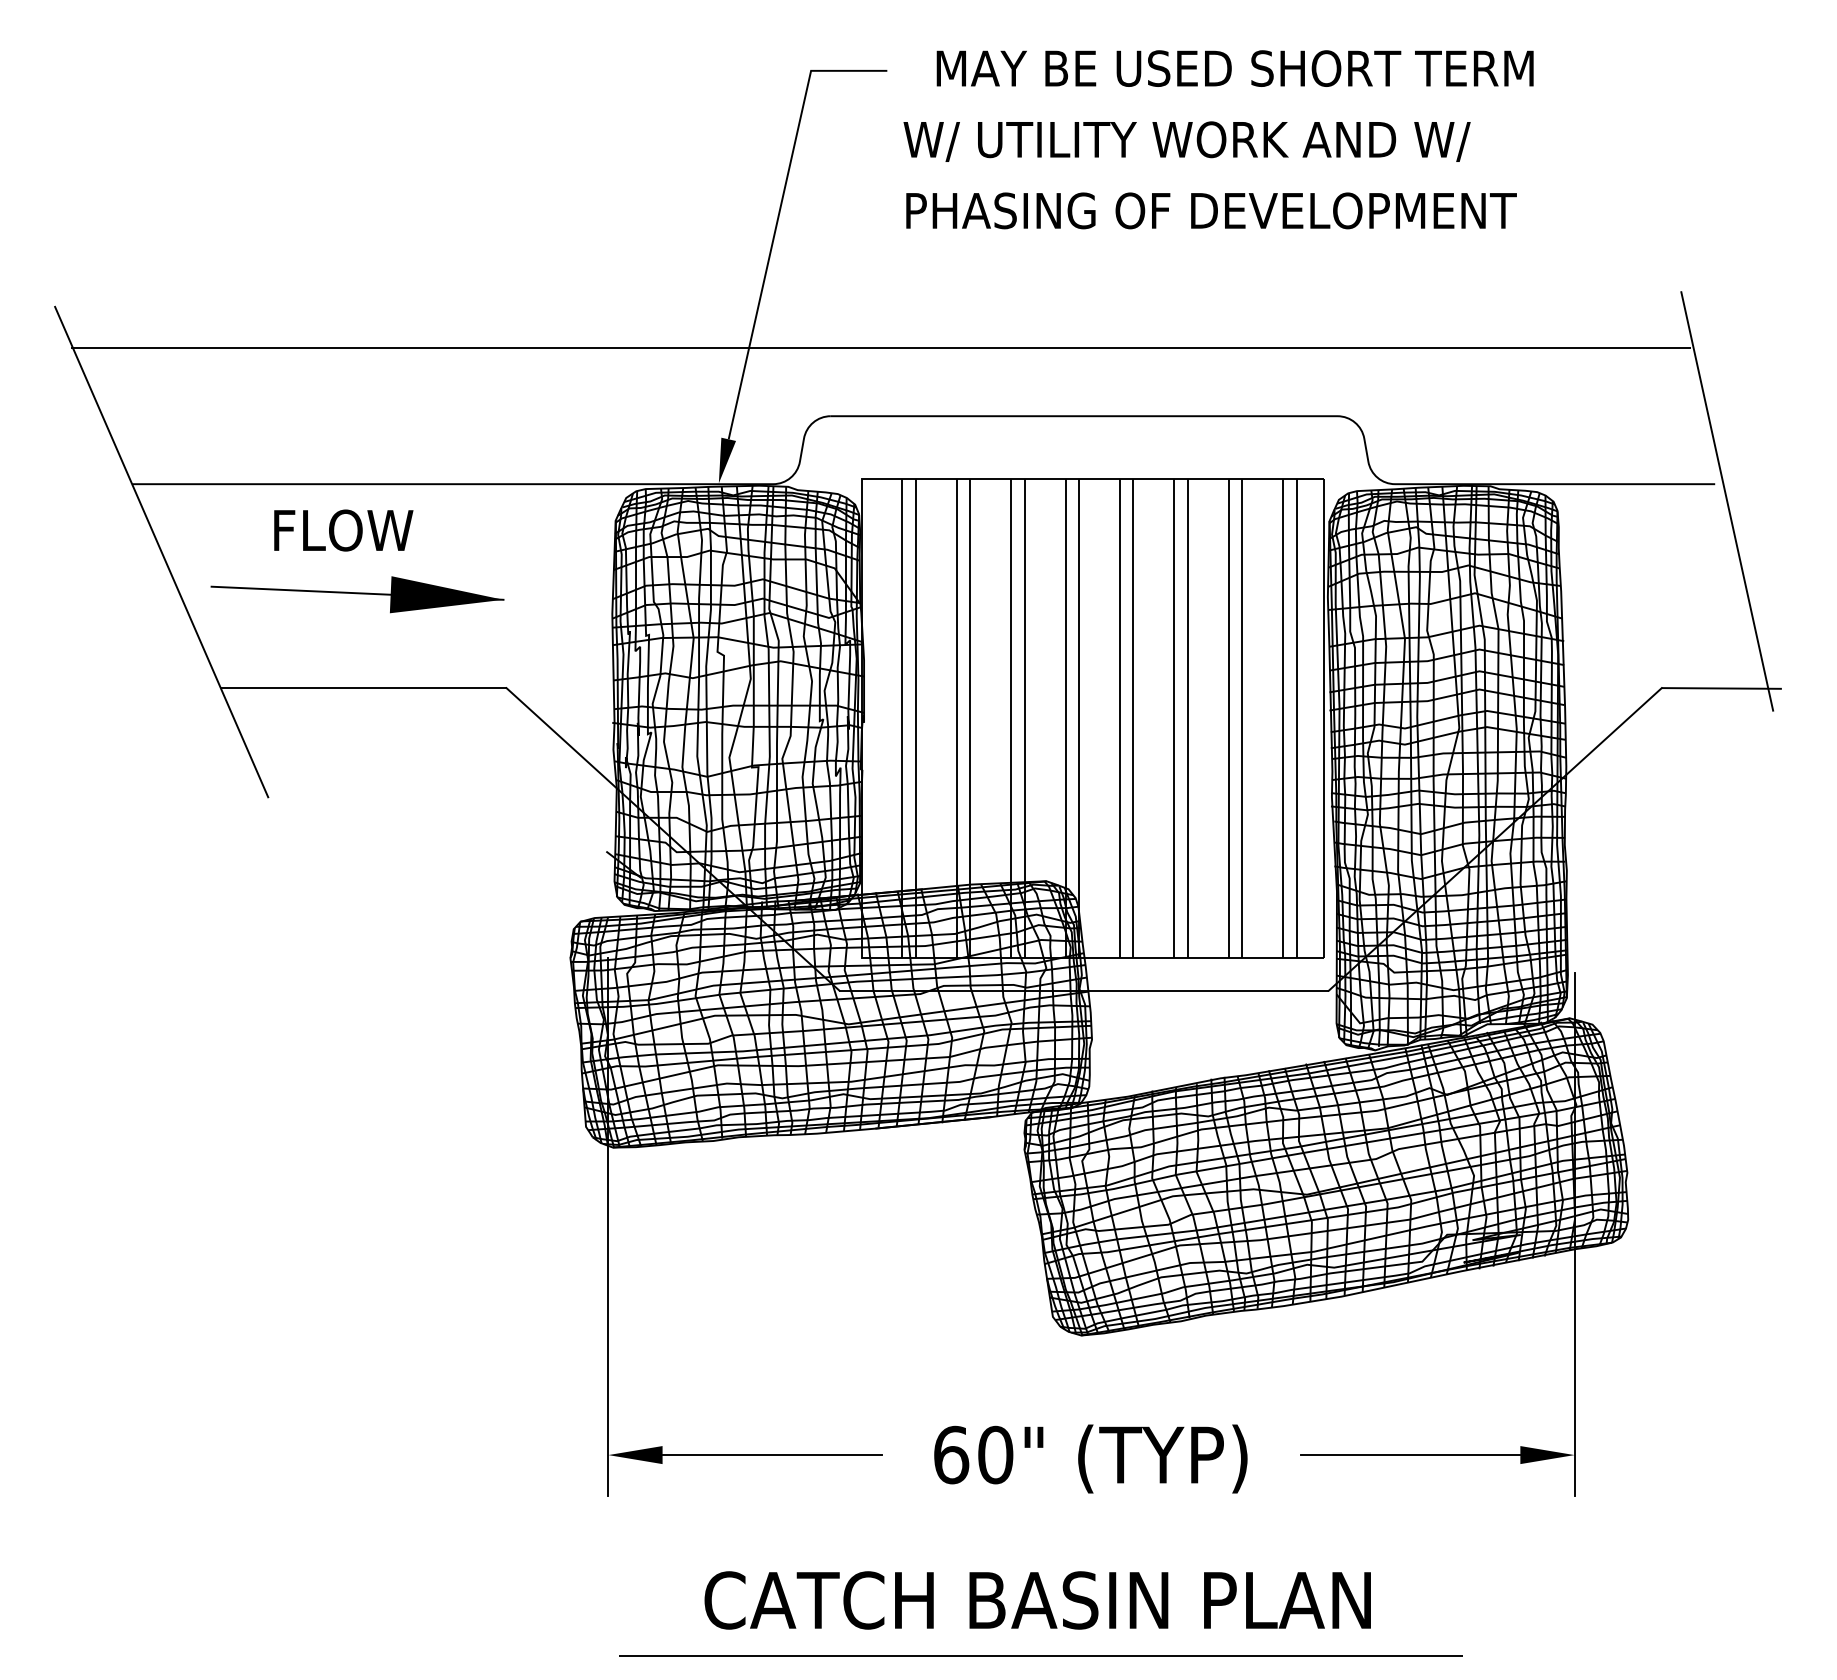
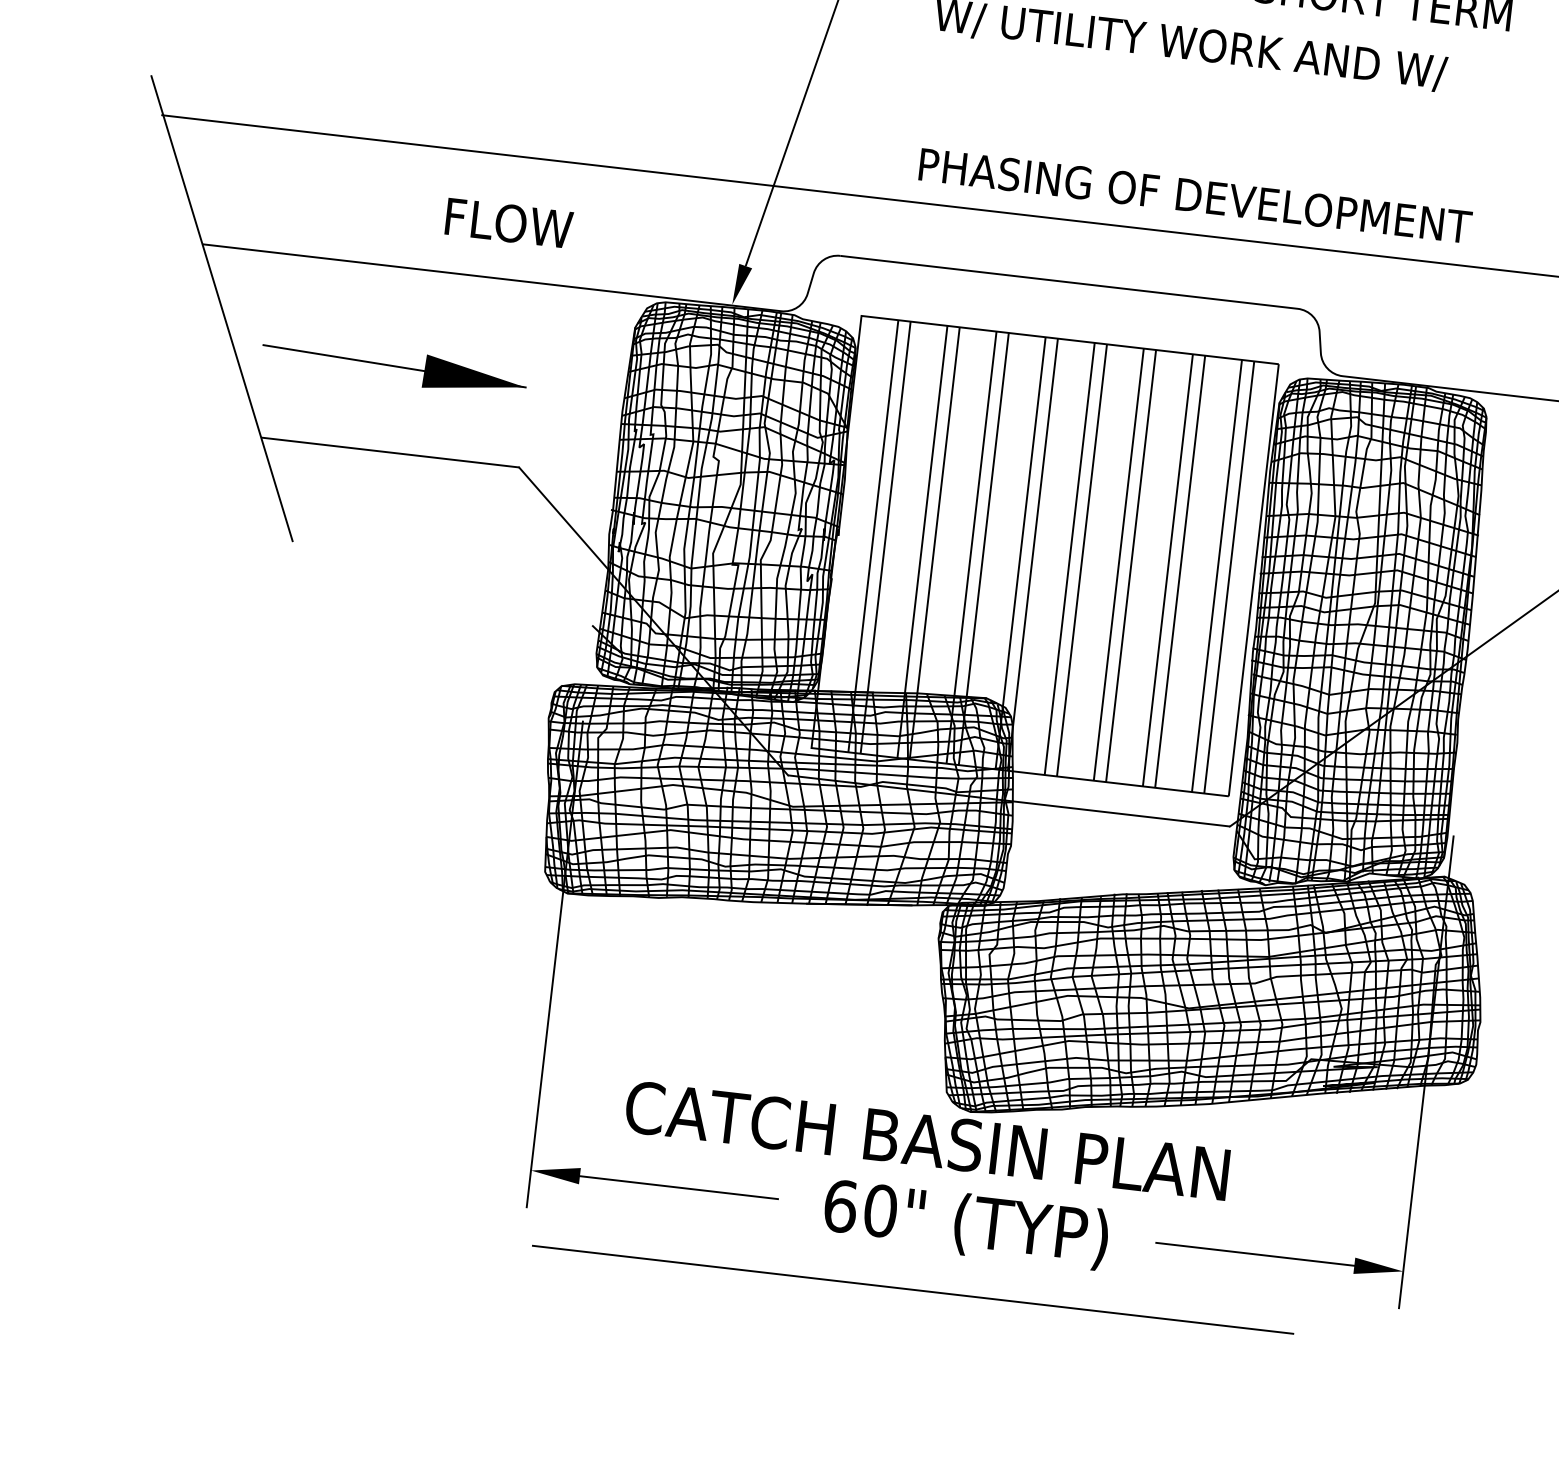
text: (1211, 210) -> (1195, 195), moved
text: (343, 530) -> (508, 223), moved
text: (1037, 1600) -> (927, 1140), moved
line: (1040, 1655) -> (912, 1289), moved

